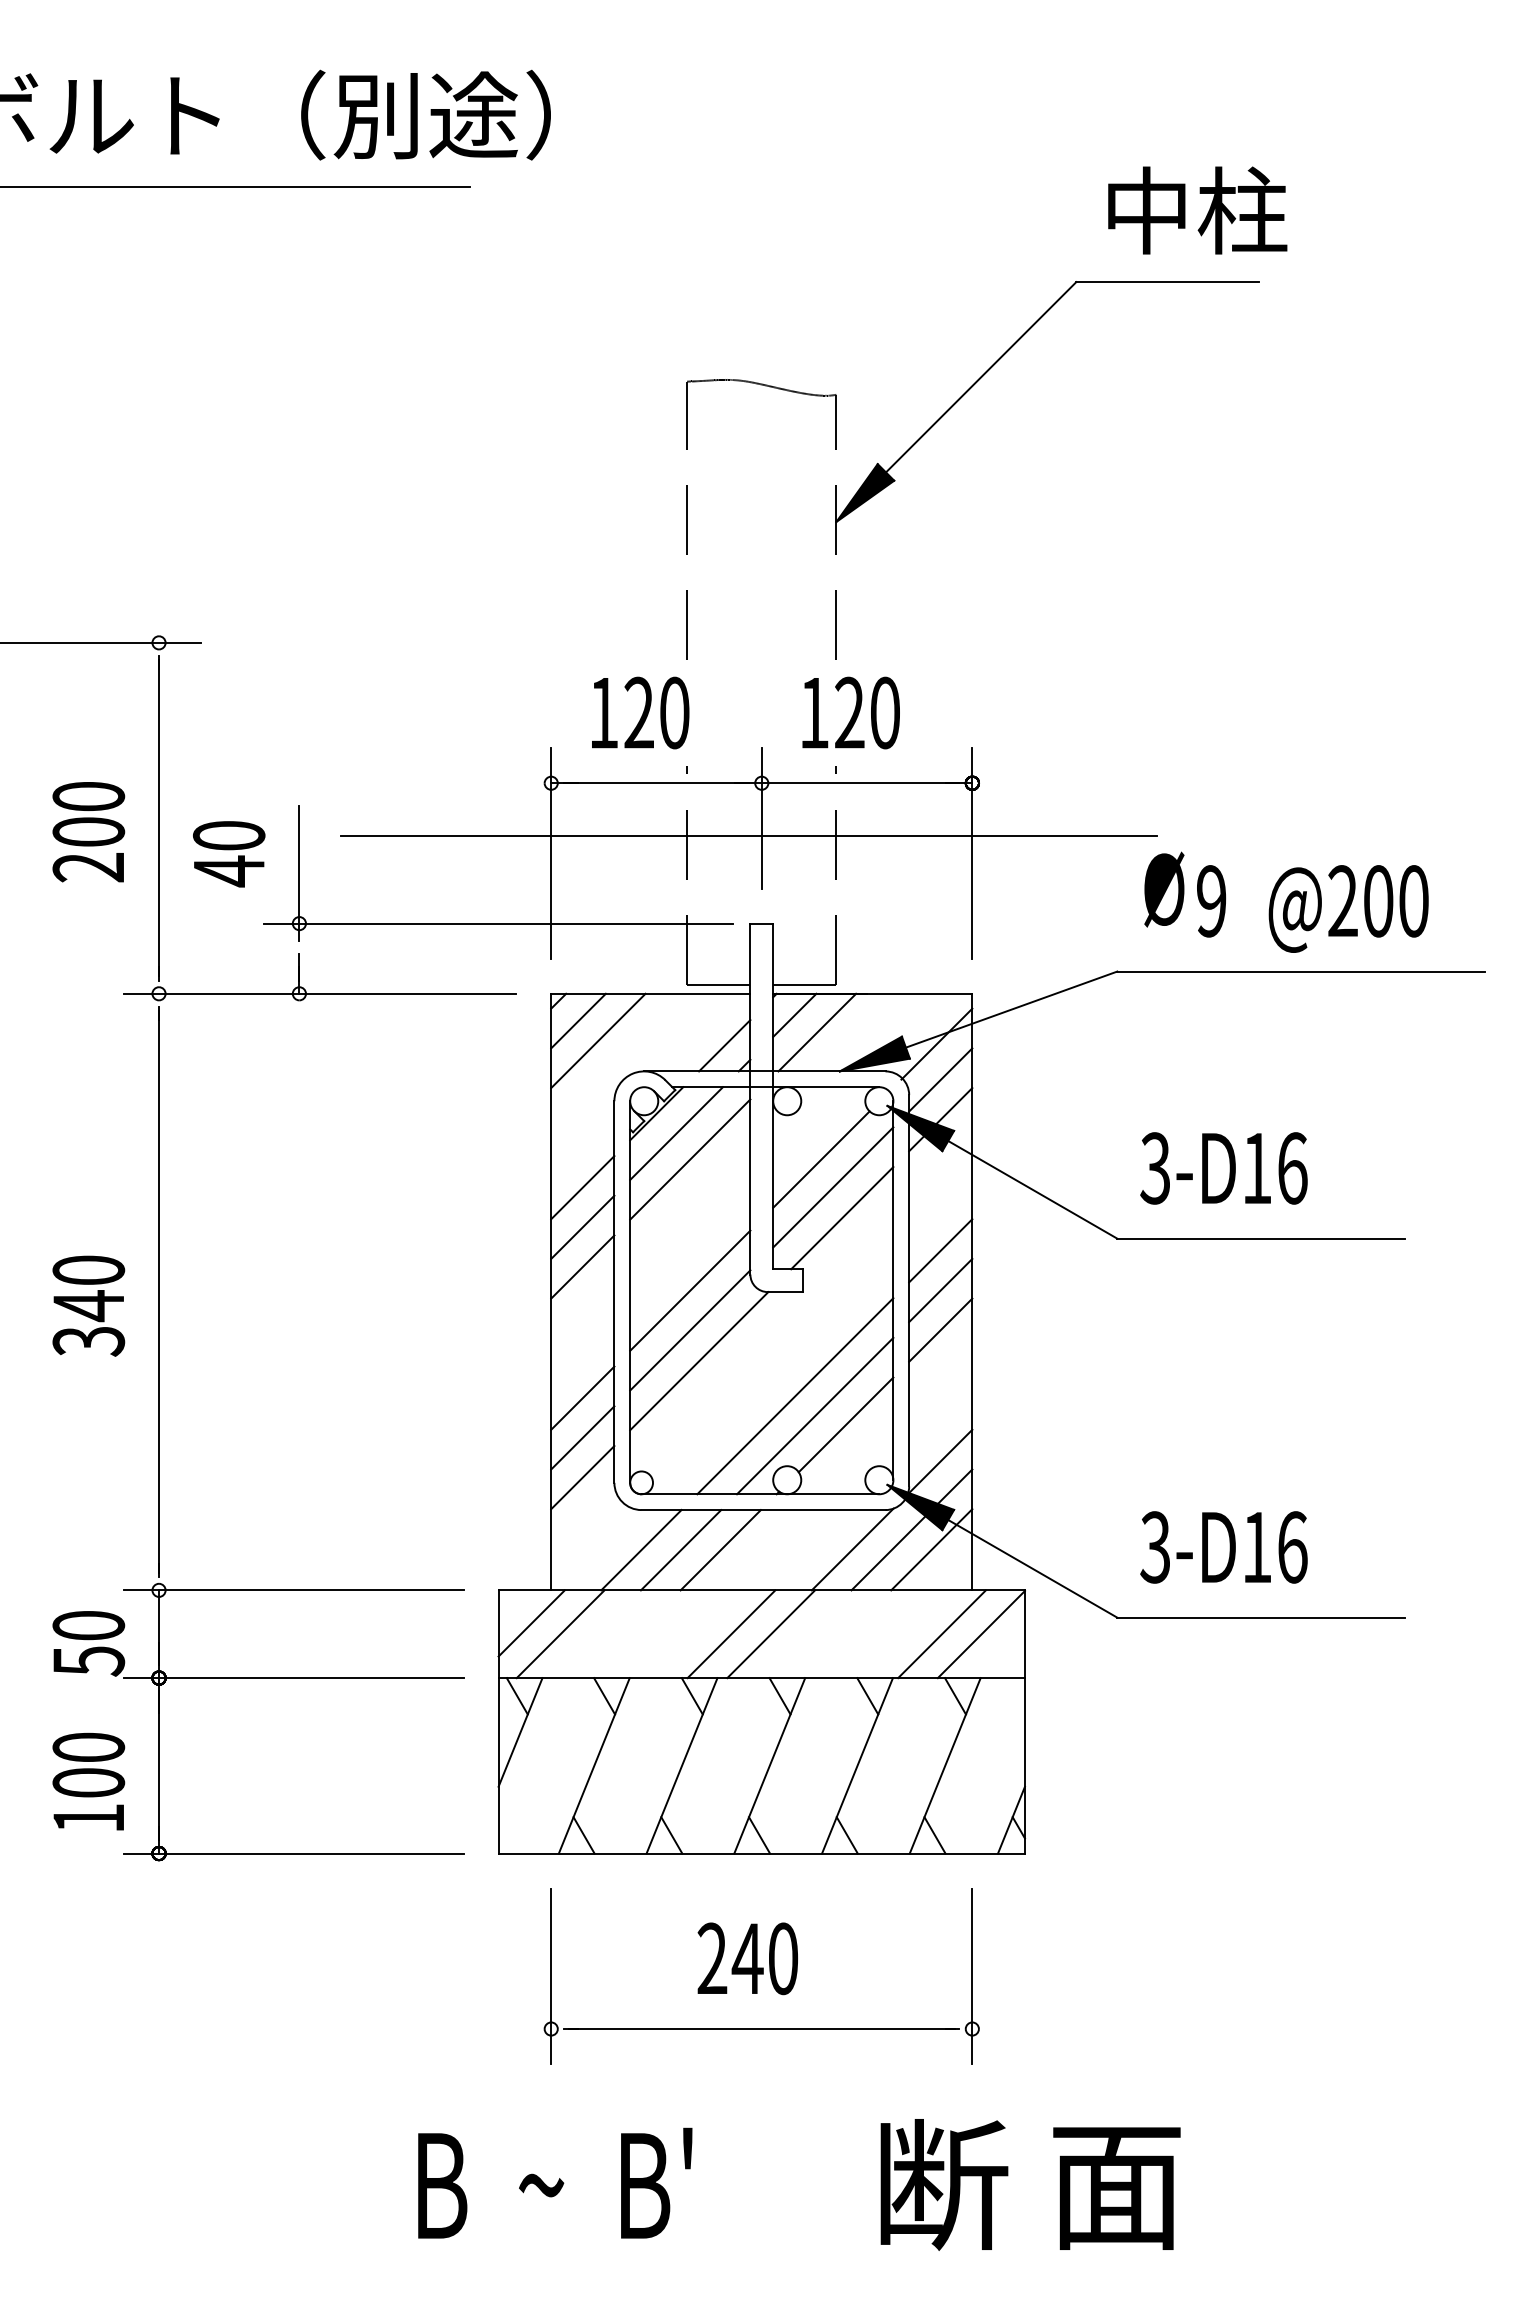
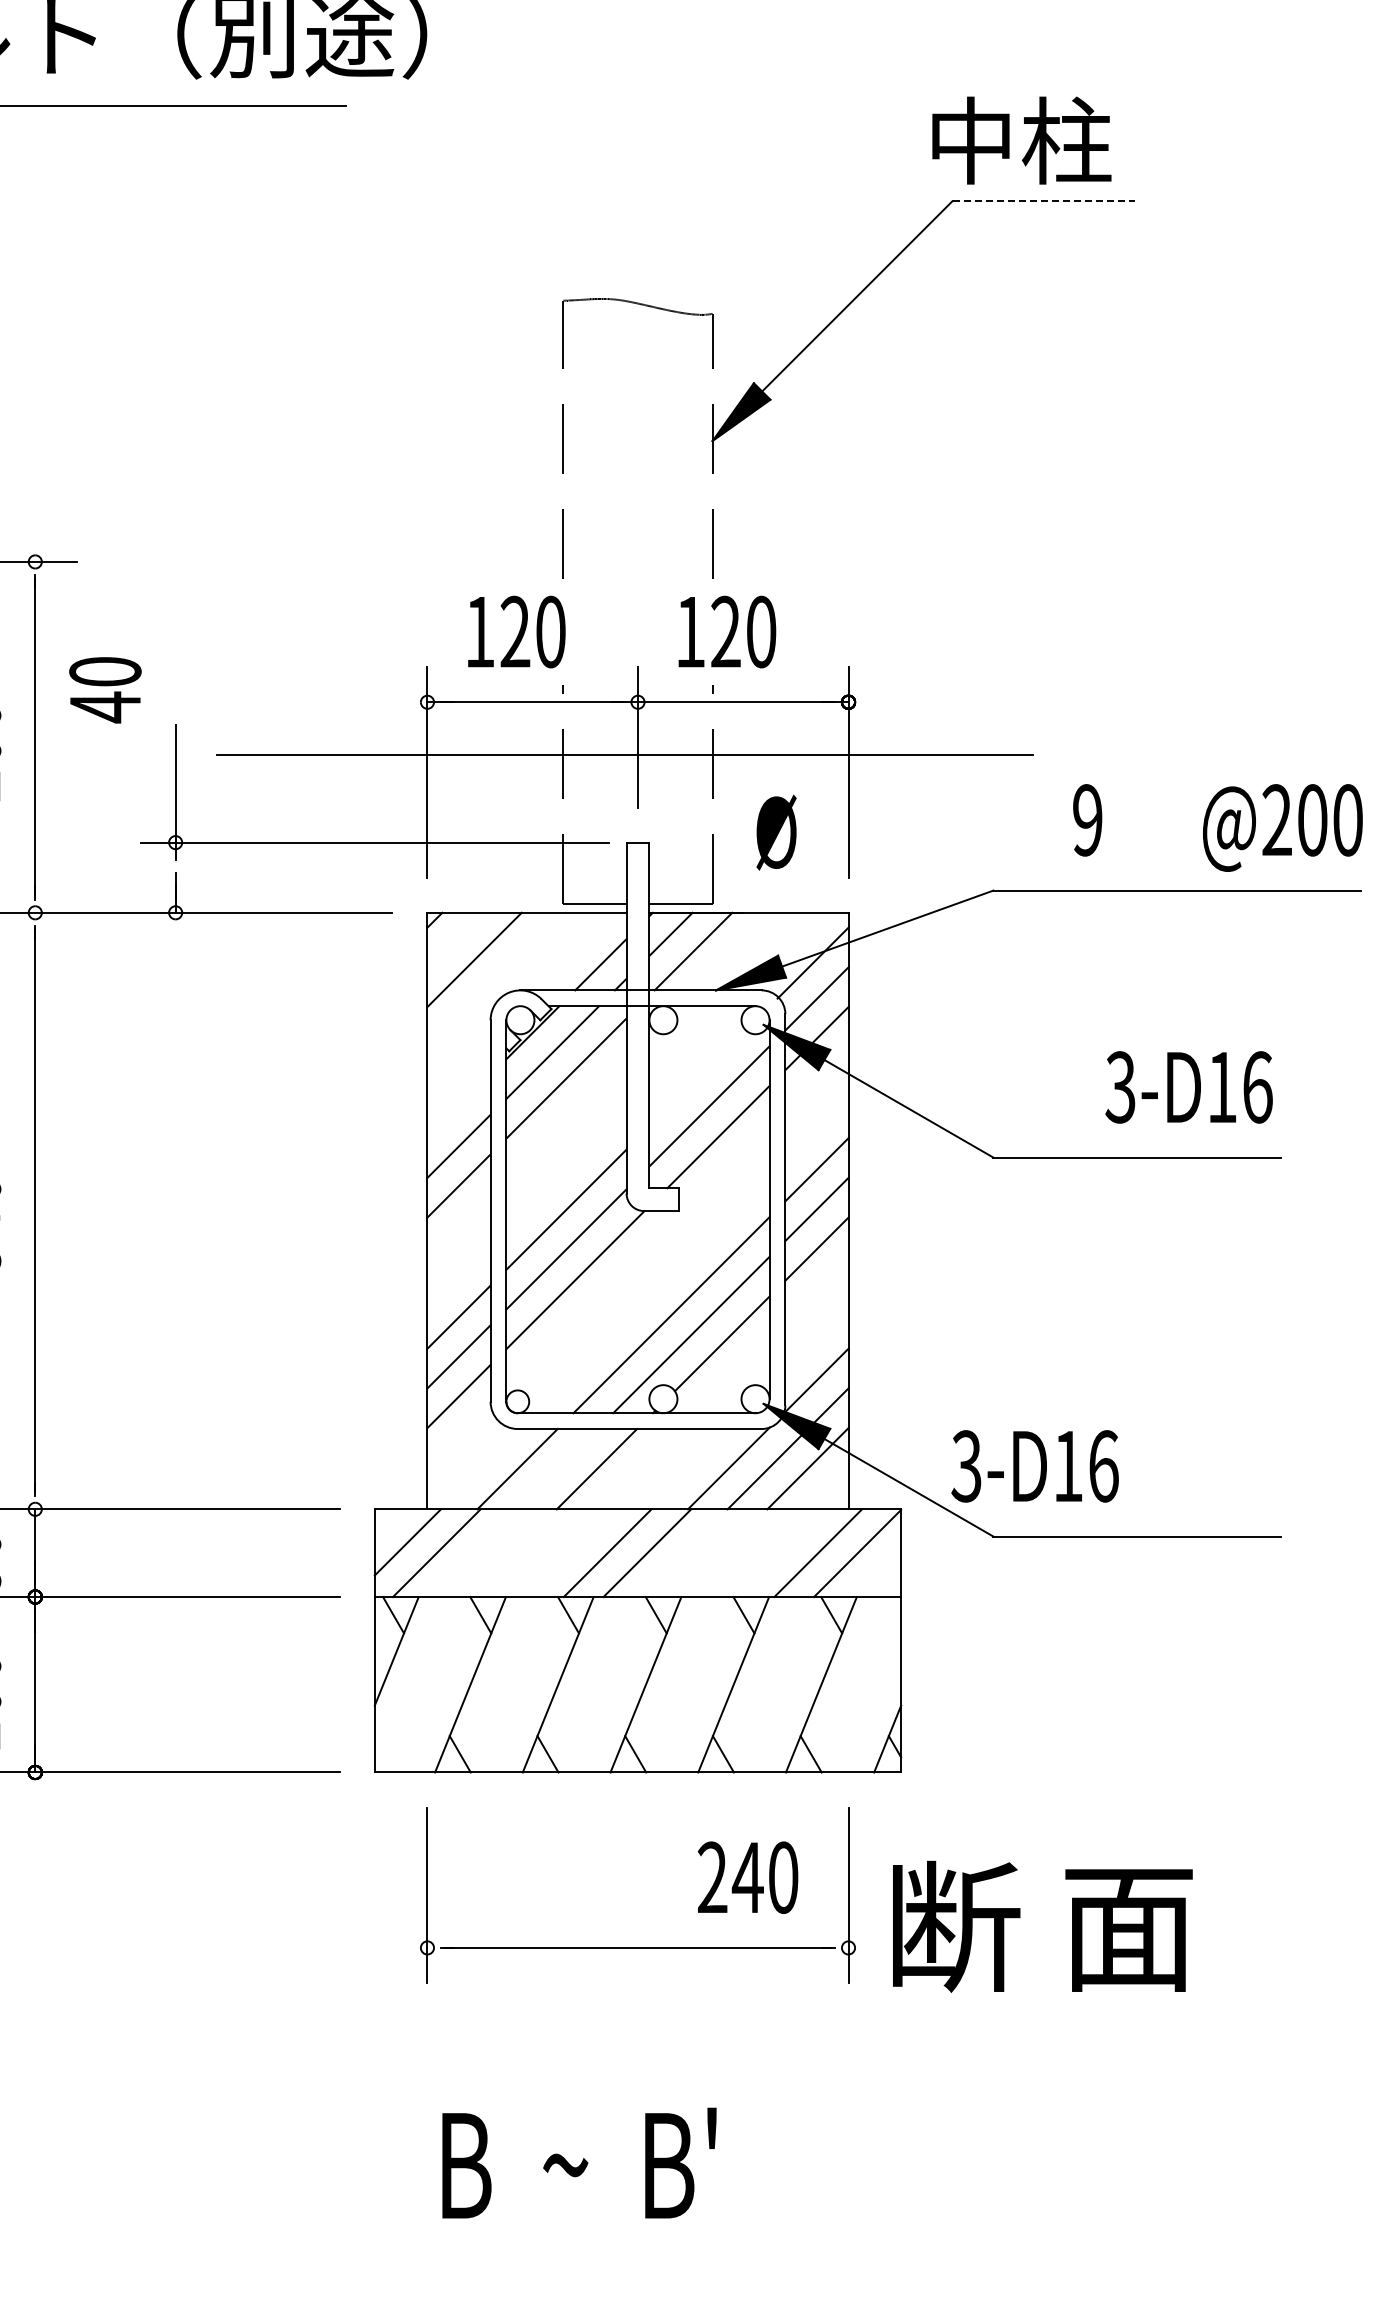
text: (1197, 210) -> (1021, 140), moved
line: (1168, 282) -> (1044, 201), solid -> dashed
text: (229, 854) -> (105, 690), moved
text: (1164, 889) -> (776, 832), moved
text: (1348, 908) -> (1282, 827), moved
line: (578, 1020) -> (454, 939), removed
line: (821, 1159) -> (697, 1078), removed
text: (1223, 1168) -> (1188, 1087), moved
line: (582, 1187) -> (458, 1106), removed
text: (1223, 1547) -> (1034, 1466), moved
line: (680, 1550) -> (556, 1469), removed
text: (747, 1958) -> (747, 1877), moved
text: (555, 2182) -> (579, 2162), moved
text: (1030, 2184) -> (1042, 1926), moved

